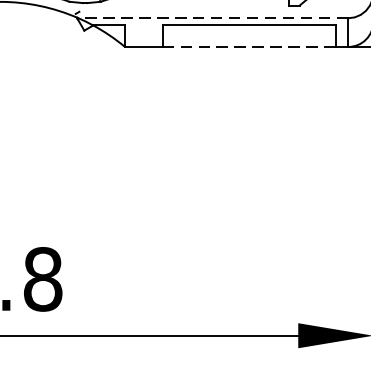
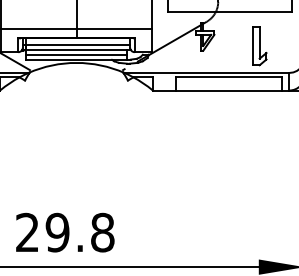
line: (212, 17) -> (206, 72), dashed -> solid
line: (248, 46) -> (228, 90), dashed -> solid

